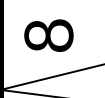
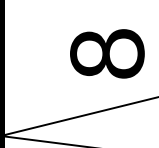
text: (48, 35) -> (106, 53), moved

